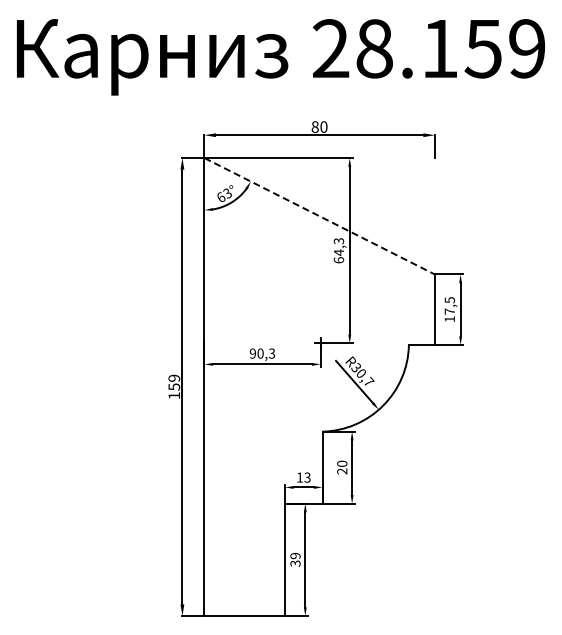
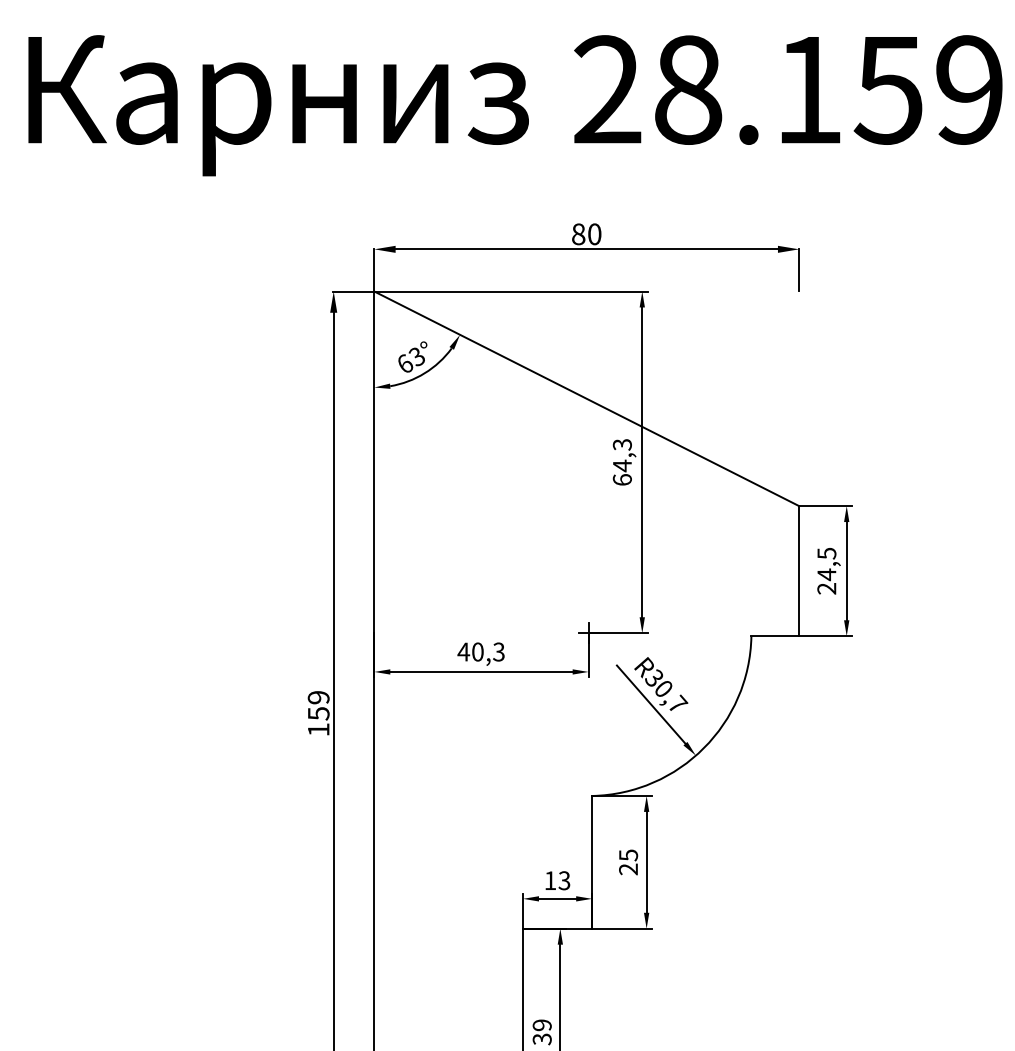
line: (320, 216) -> (588, 399), dashed -> solid
text: (449, 315) -> (826, 581), 17,5 -> 24,5
text: (252, 353) -> (462, 651), 90,3 -> 40,3
text: (342, 463) -> (628, 854), 20 -> 25

